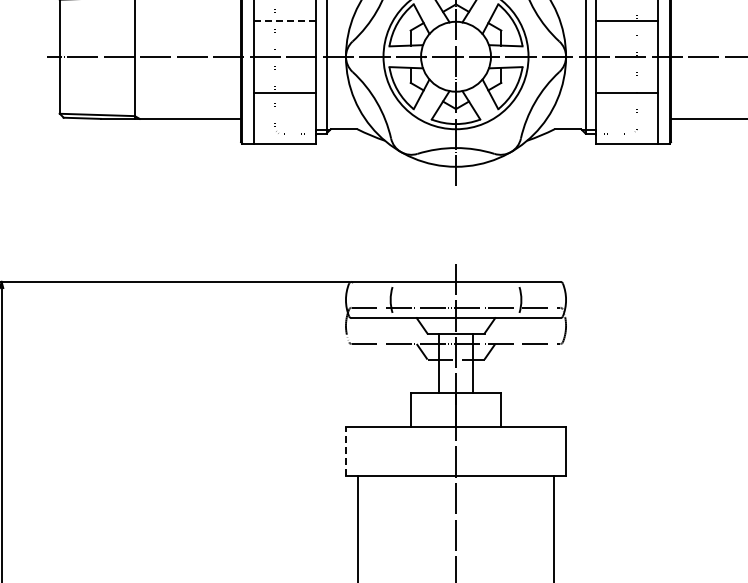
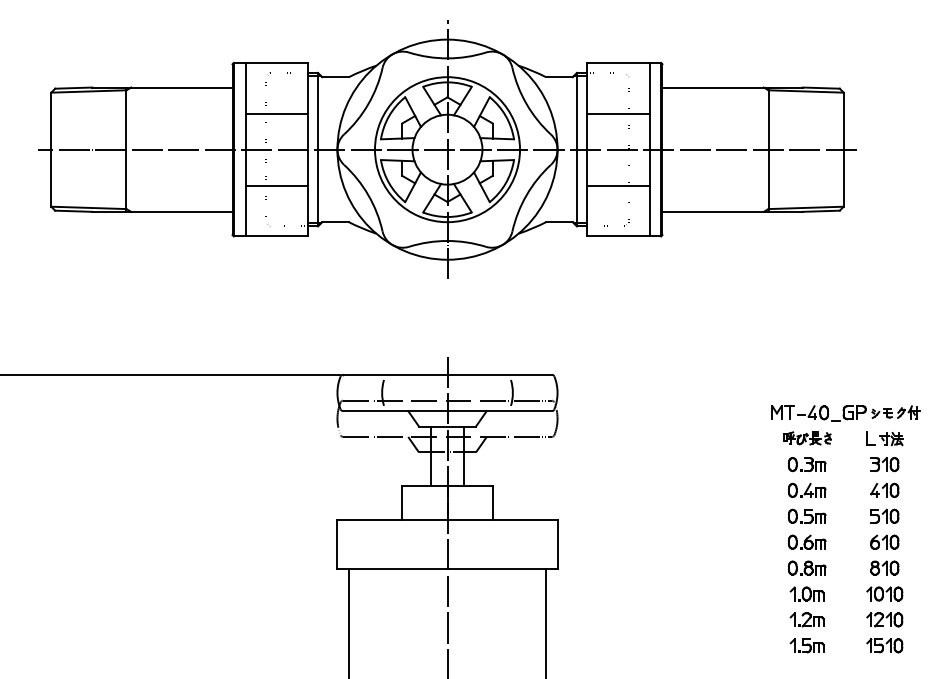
line: (286, 20) -> (277, 113), dashed -> solid
line: (346, 451) -> (337, 544), dashed -> solid

